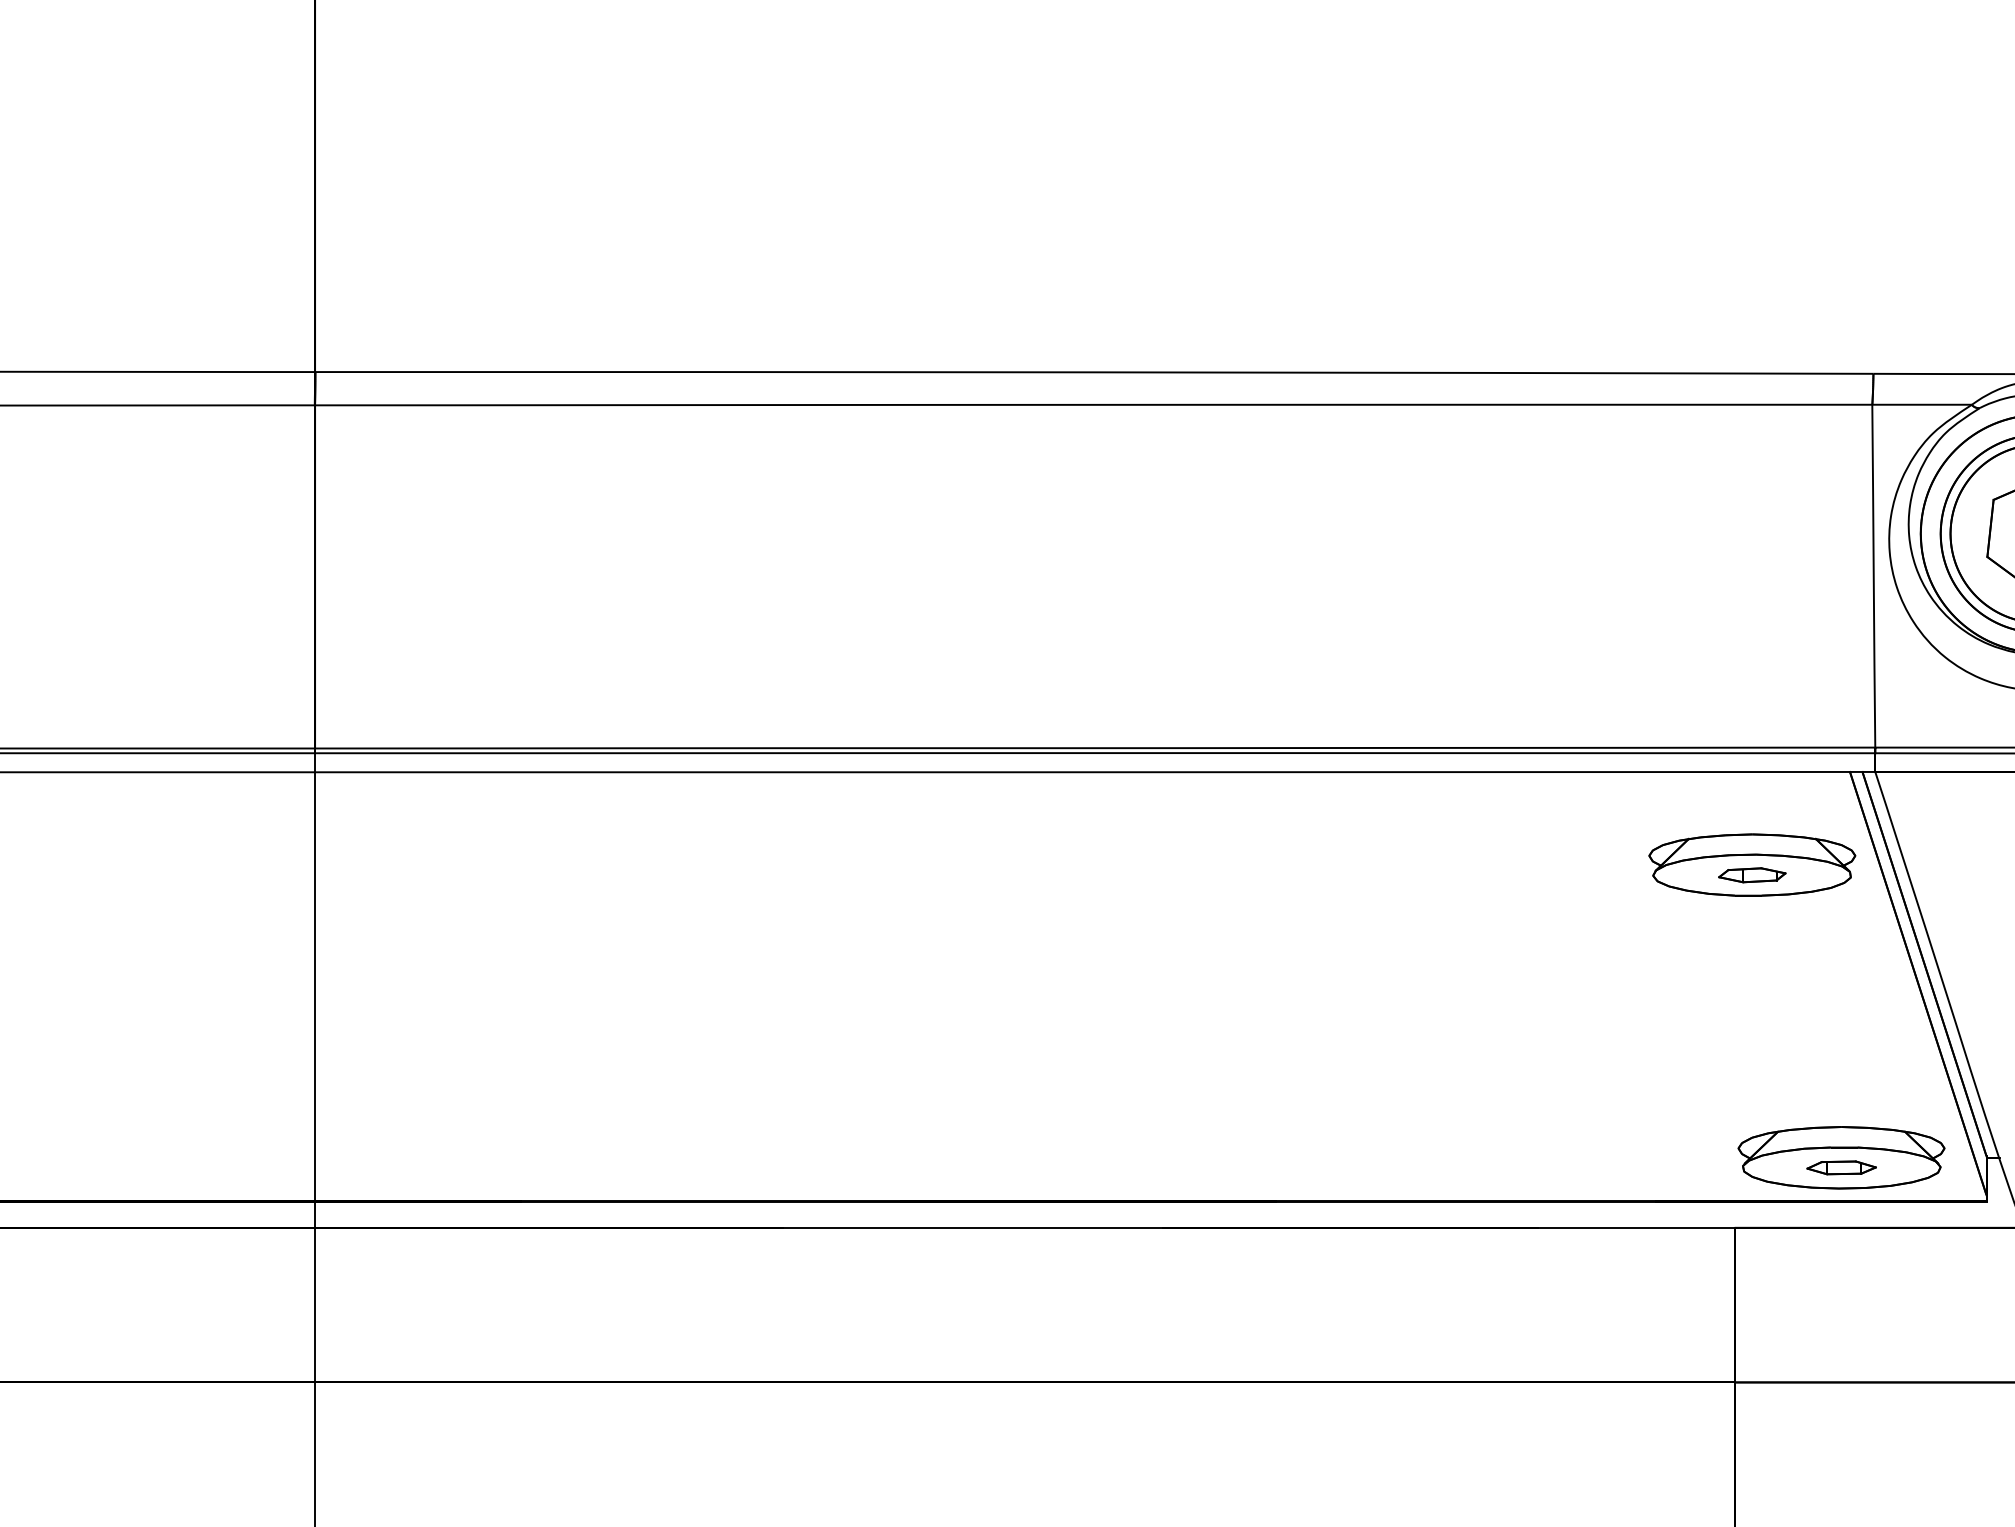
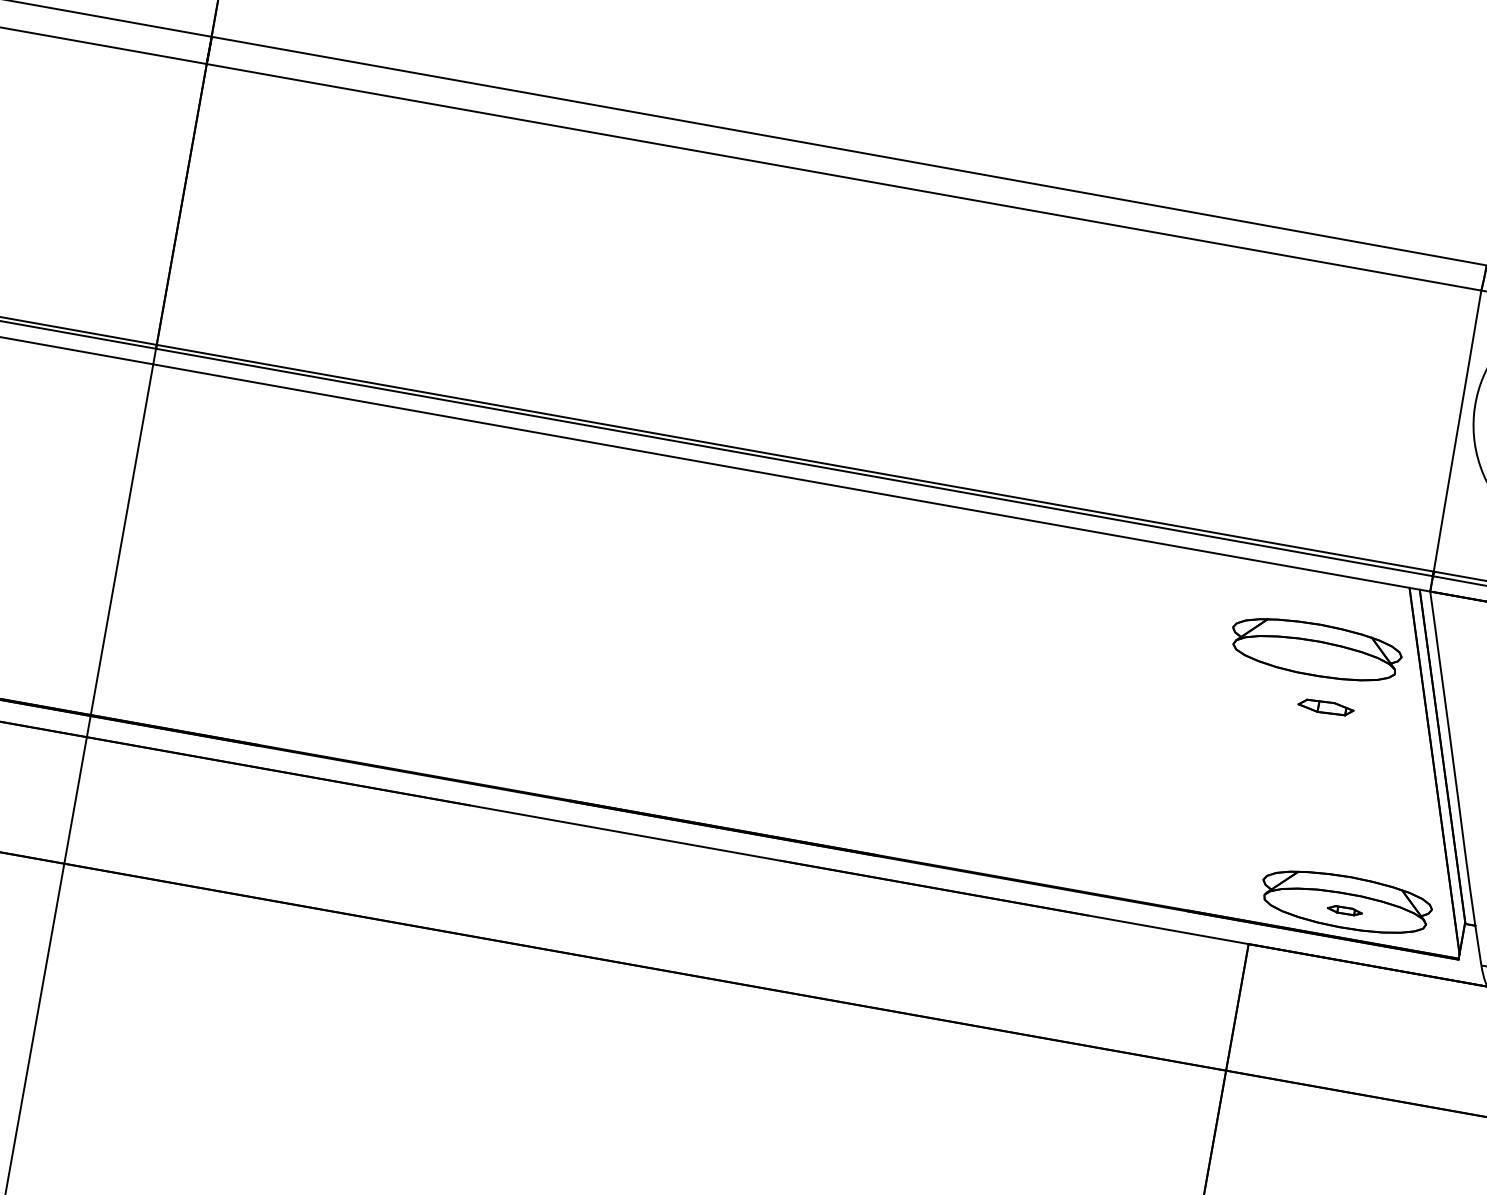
part: (1752, 875) -> (1326, 707), moved
part: (1841, 1167) -> (1344, 910), size x0.6

